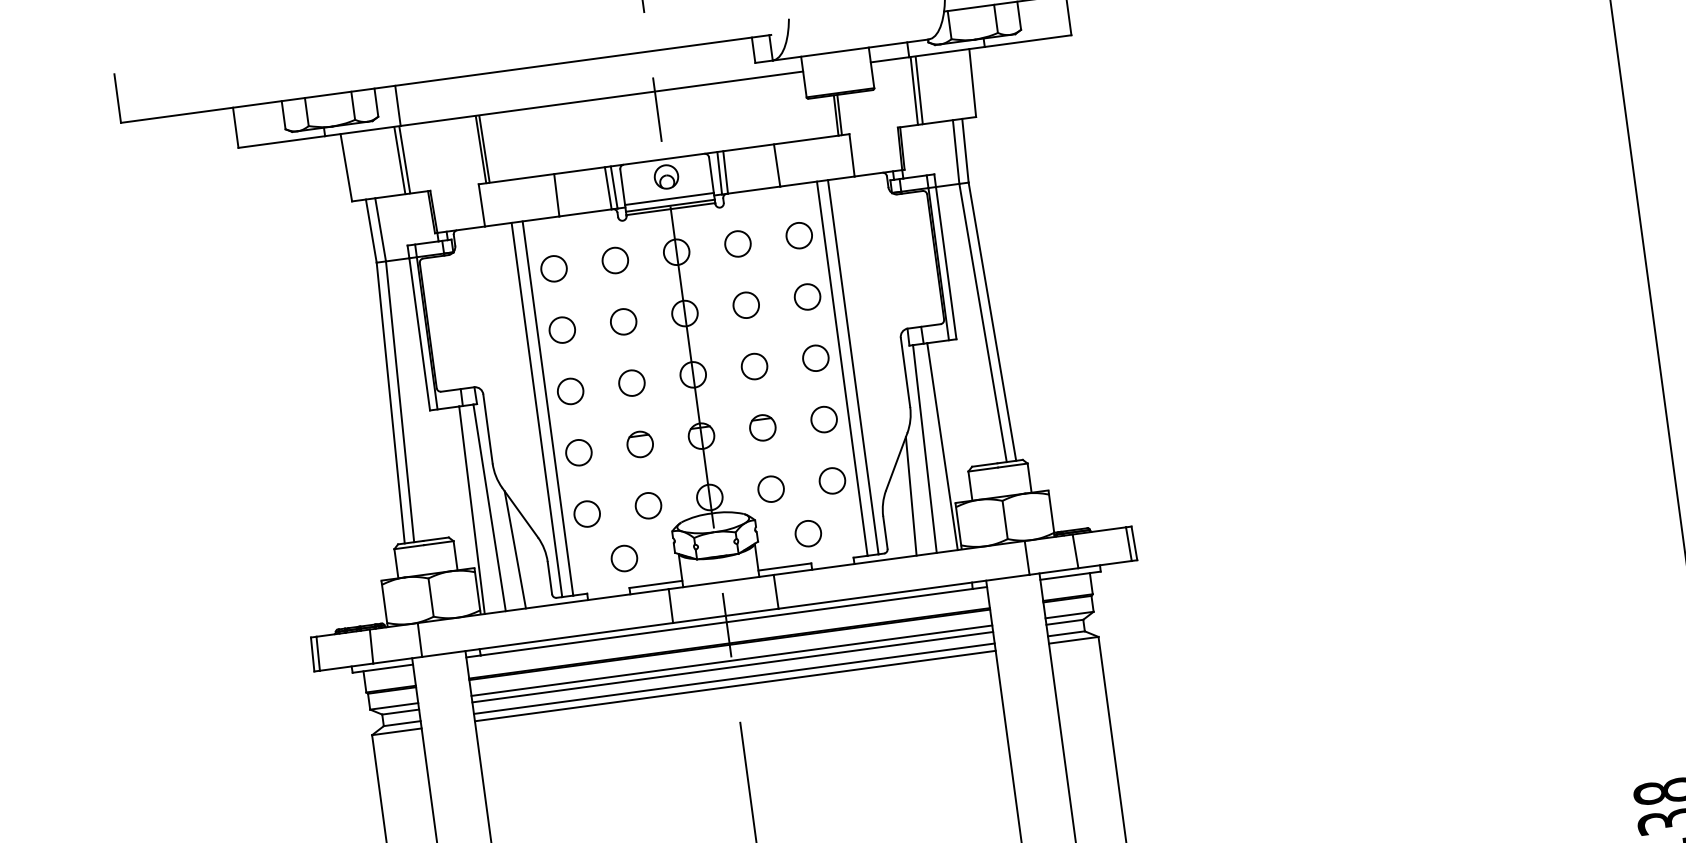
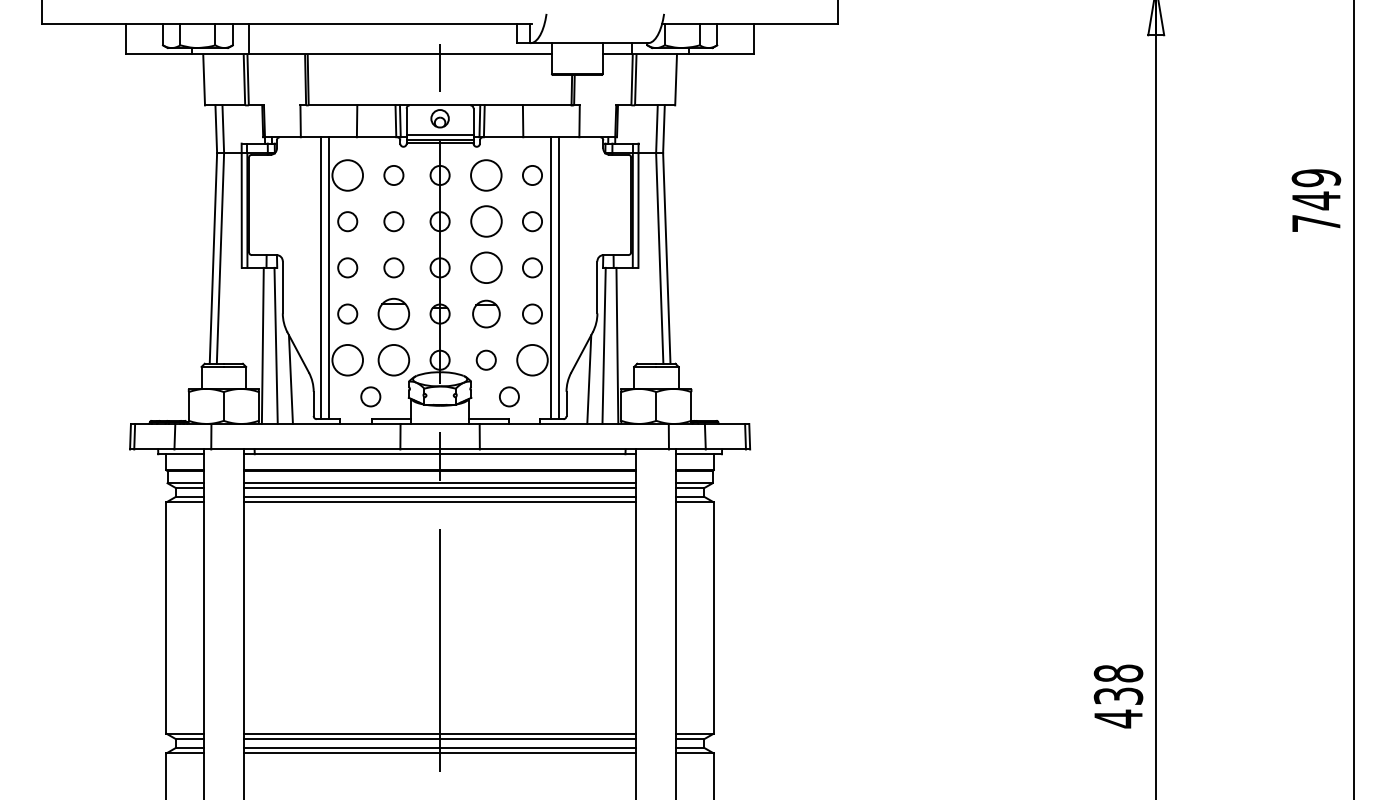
circle: (736, 244) -> (485, 175), size x1.6
circle: (553, 268) -> (347, 175), size x1.6
circle: (745, 305) -> (485, 221), size x1.6
circle: (753, 366) -> (485, 267), size x1.6
part: (761, 427) -> (485, 313), size x1.4
part: (639, 443) -> (393, 313), size x1.6
circle: (832, 479) -> (532, 359), size x1.6
circle: (647, 504) -> (393, 359), size x1.6
circle: (586, 513) -> (347, 359), size x1.6

